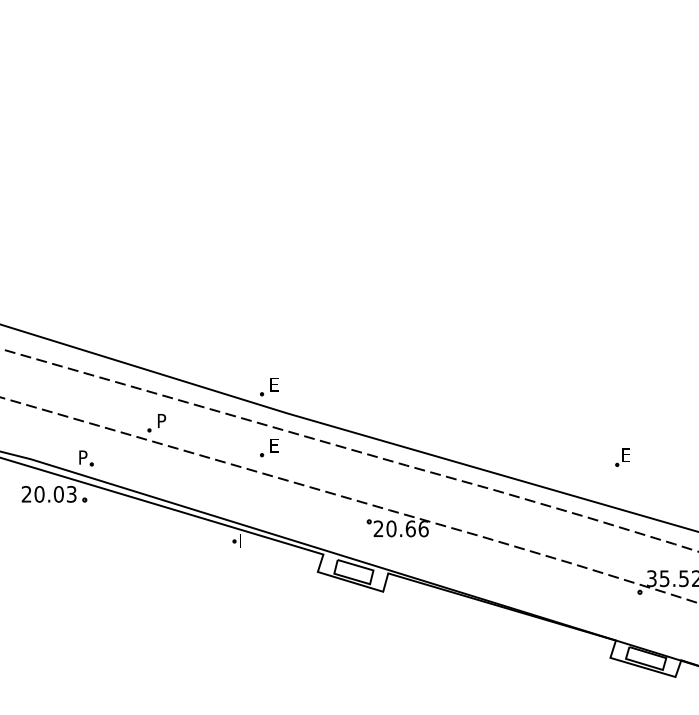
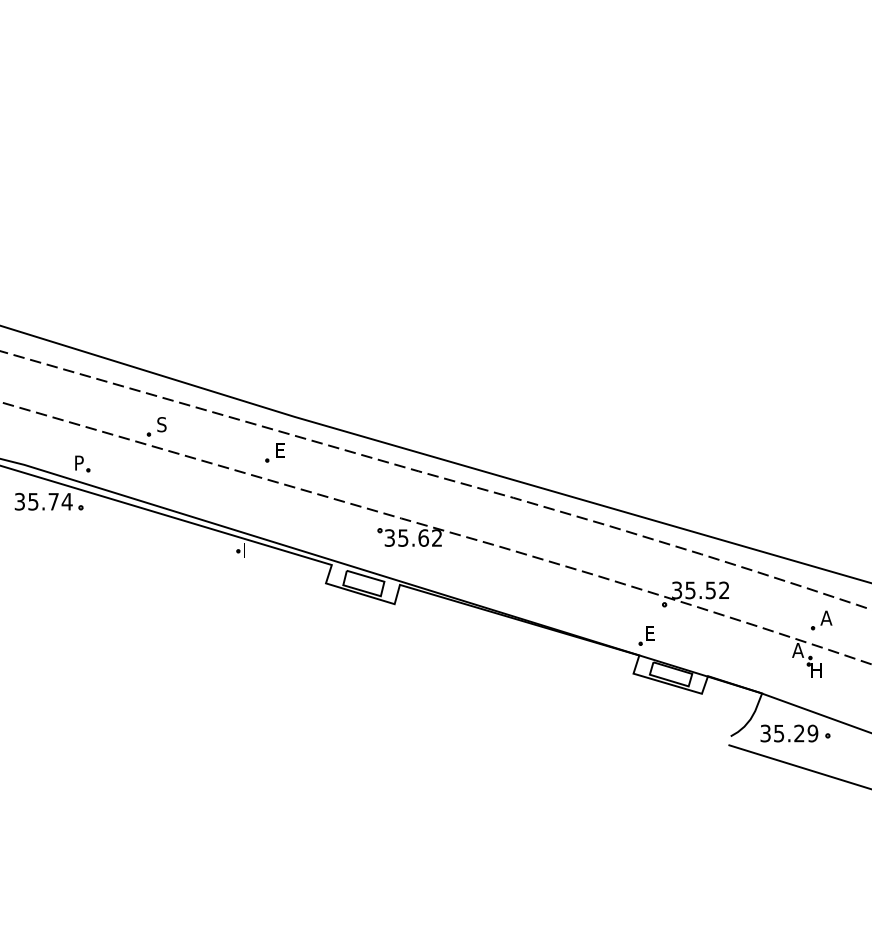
part: (268, 386) -> (274, 388), removed
text: (161, 420) -> (161, 424), P -> S
part: (622, 456) -> (646, 635), moved
text: (49, 494) -> (43, 501), 20.03 -> 35.74
text: (401, 528) -> (413, 537), 20.66 -> 35.62

